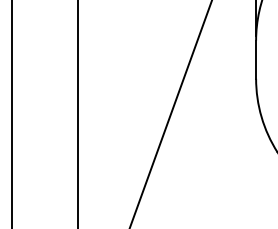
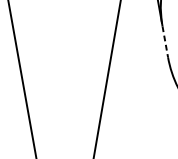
line: (256, 60) -> (165, 42), solid -> dashed

